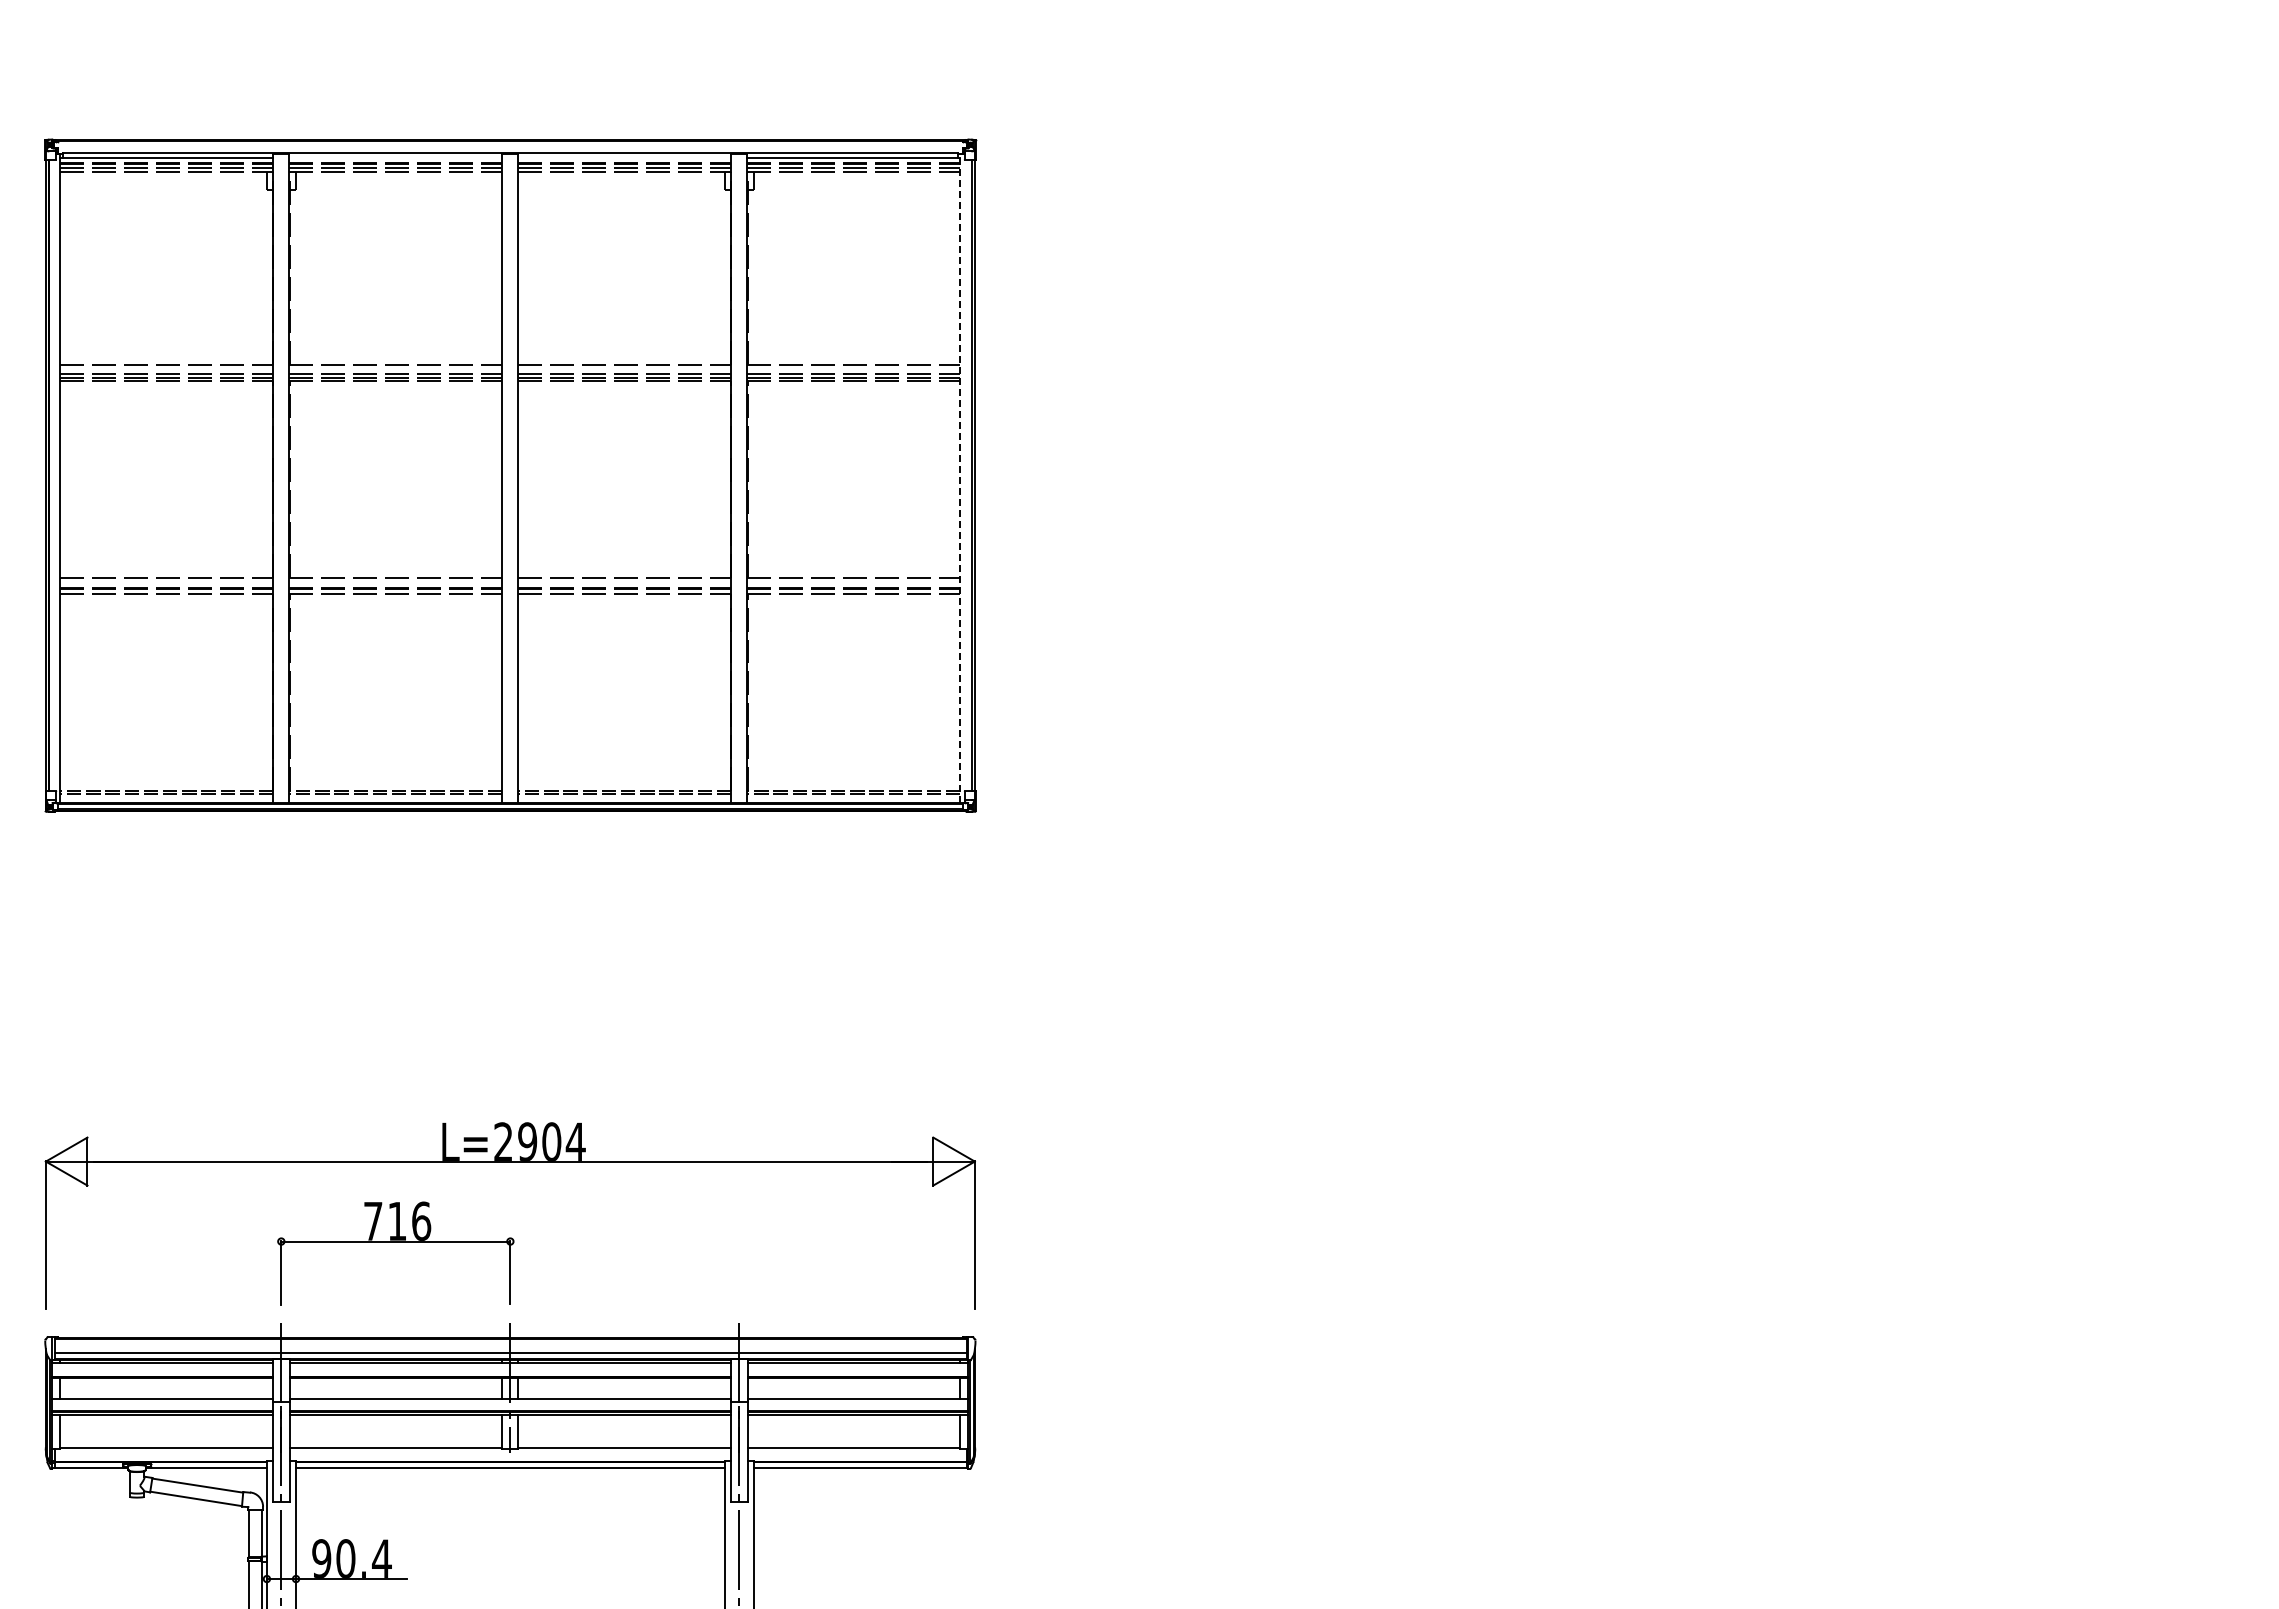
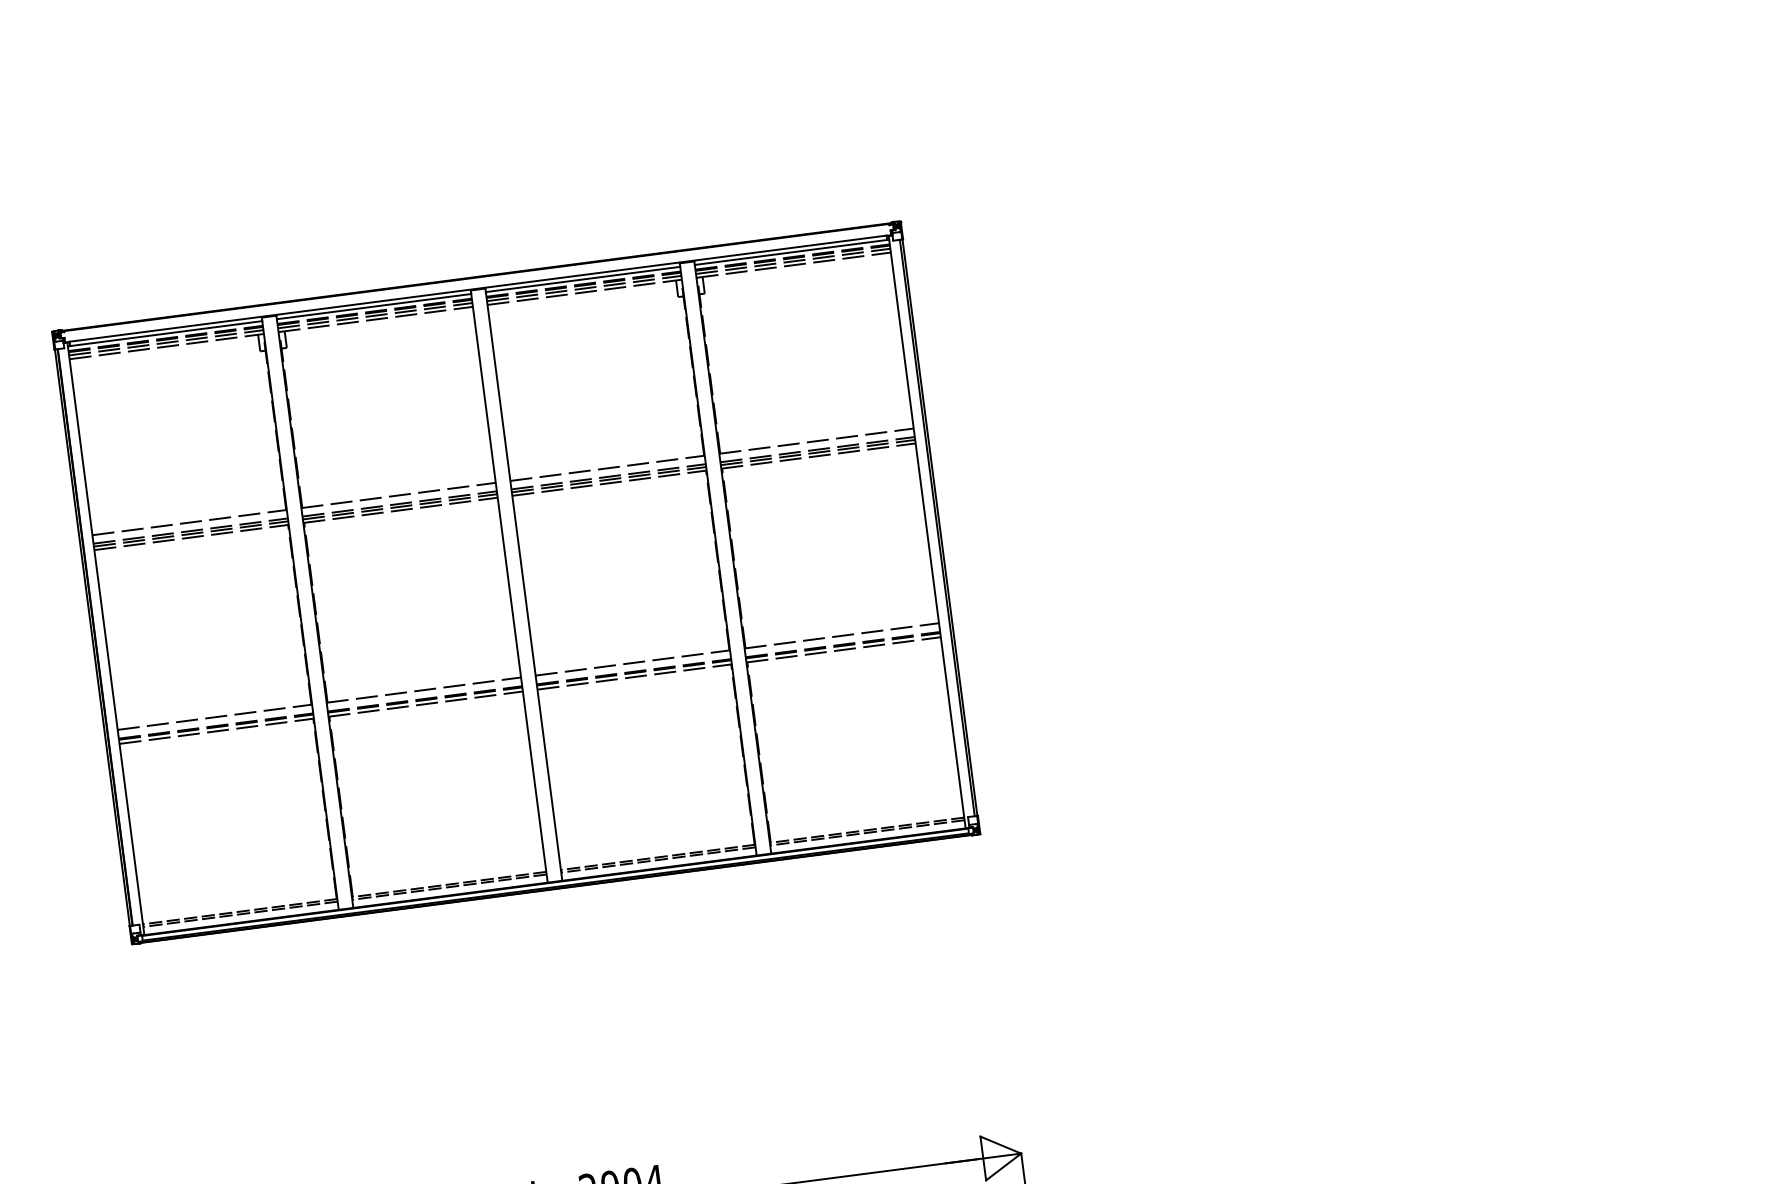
line: (395, 158) -> (373, 307), added
line: (624, 158) -> (582, 279), added
line: (960, 478) -> (927, 532), dashed -> solid

